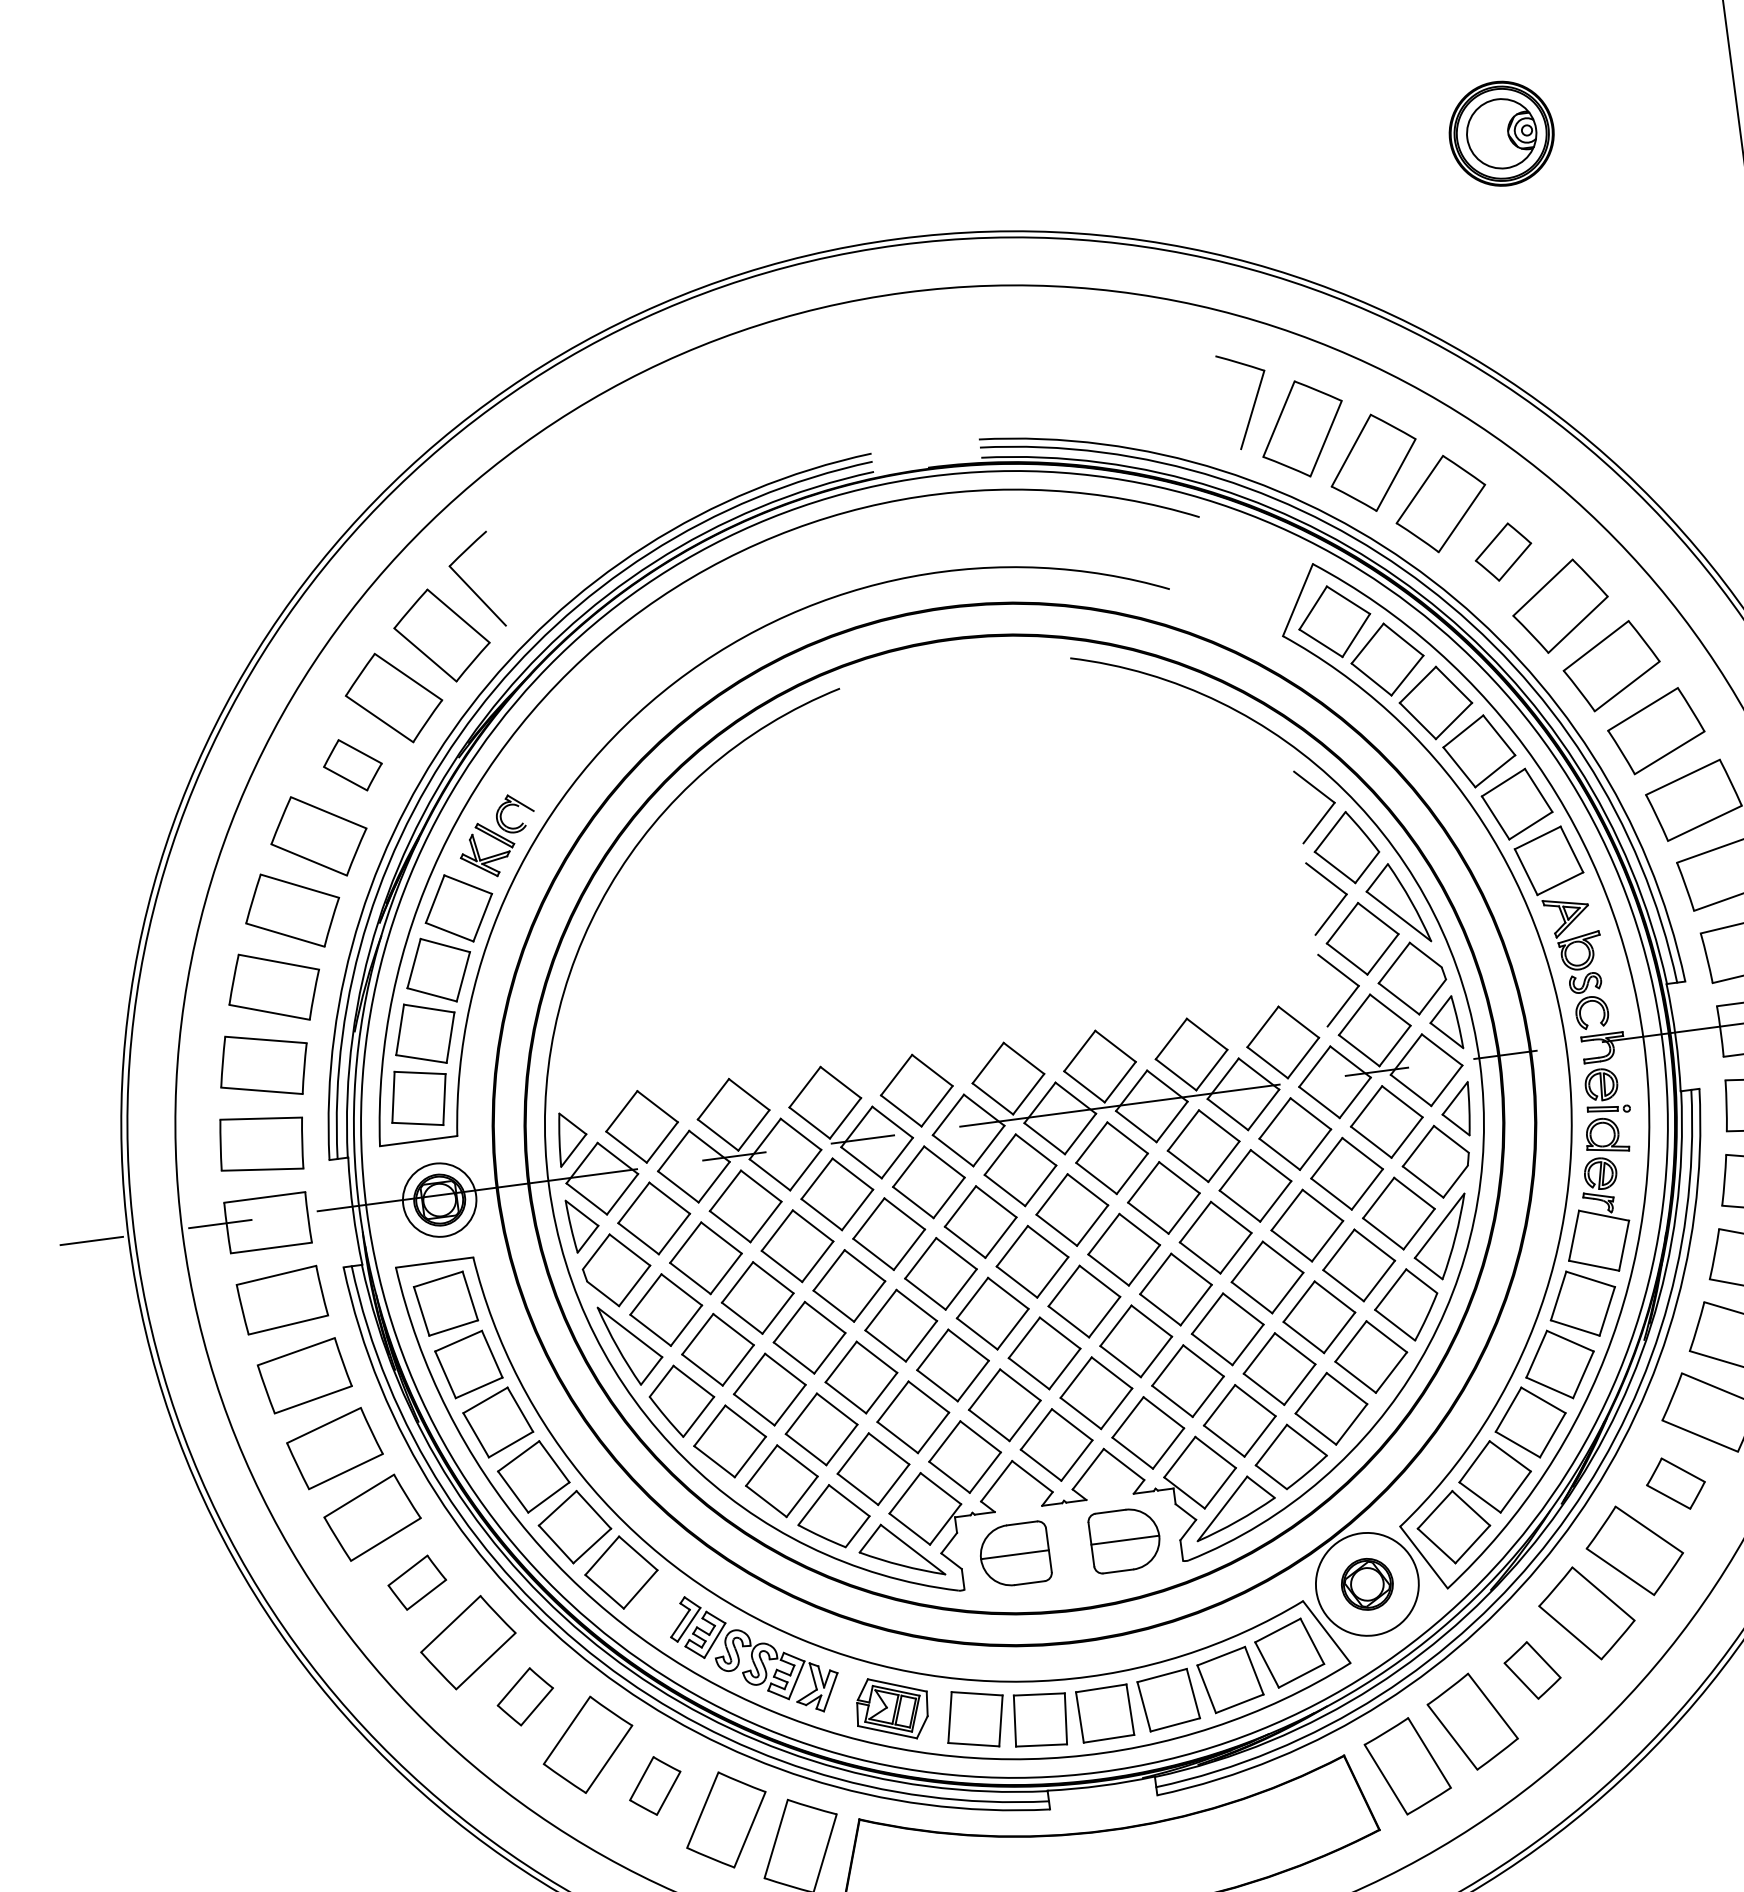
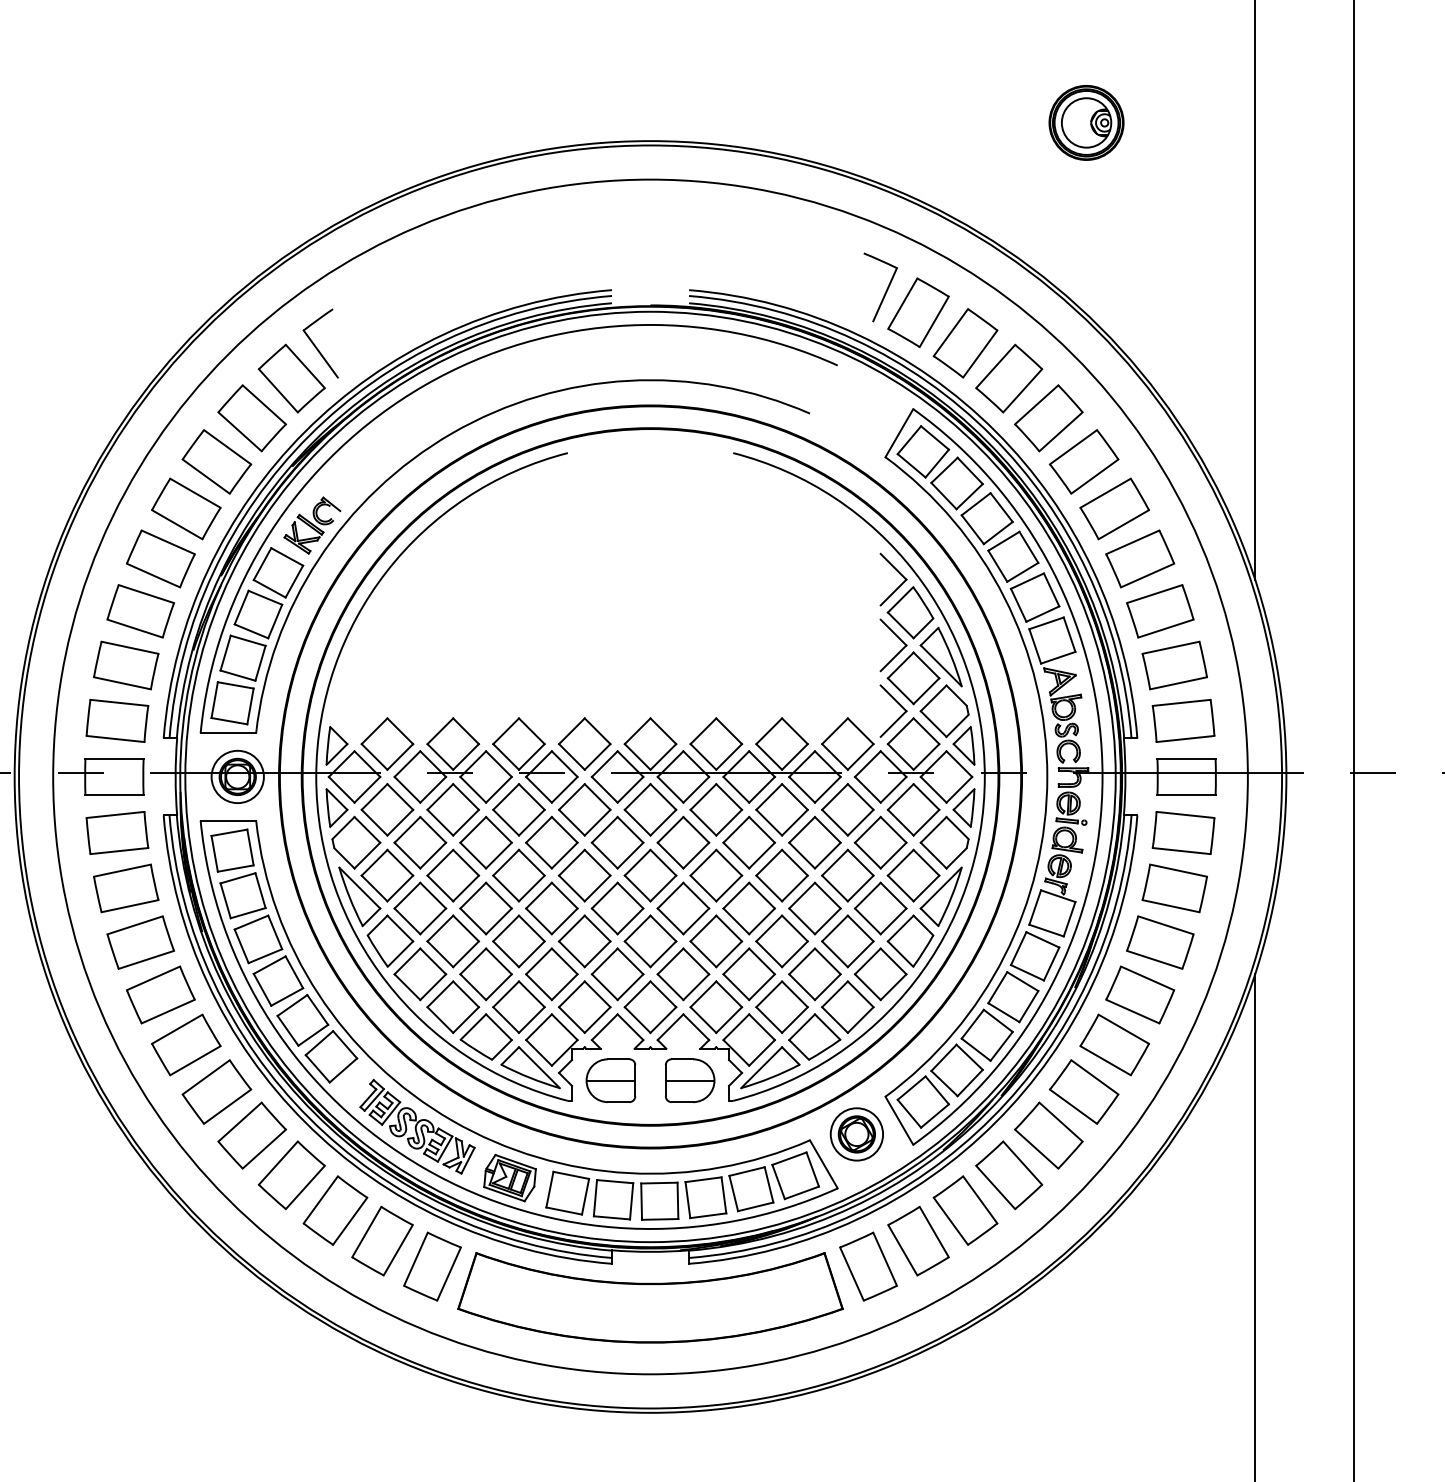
part: (1502, 552) -> (1048, 418), size x1.67
part: (352, 764) -> (216, 461), size x1.67
part: (1675, 1483) -> (1083, 1091), size x1.67
part: (417, 1582) -> (186, 1044), size x1.67
circle: (1366, 1584) -> (856, 1134), size x0.71
part: (1532, 1670) -> (965, 1210), size x1.67
part: (524, 1696) -> (251, 1135), size x1.67
part: (655, 1785) -> (335, 1210), size x1.67

